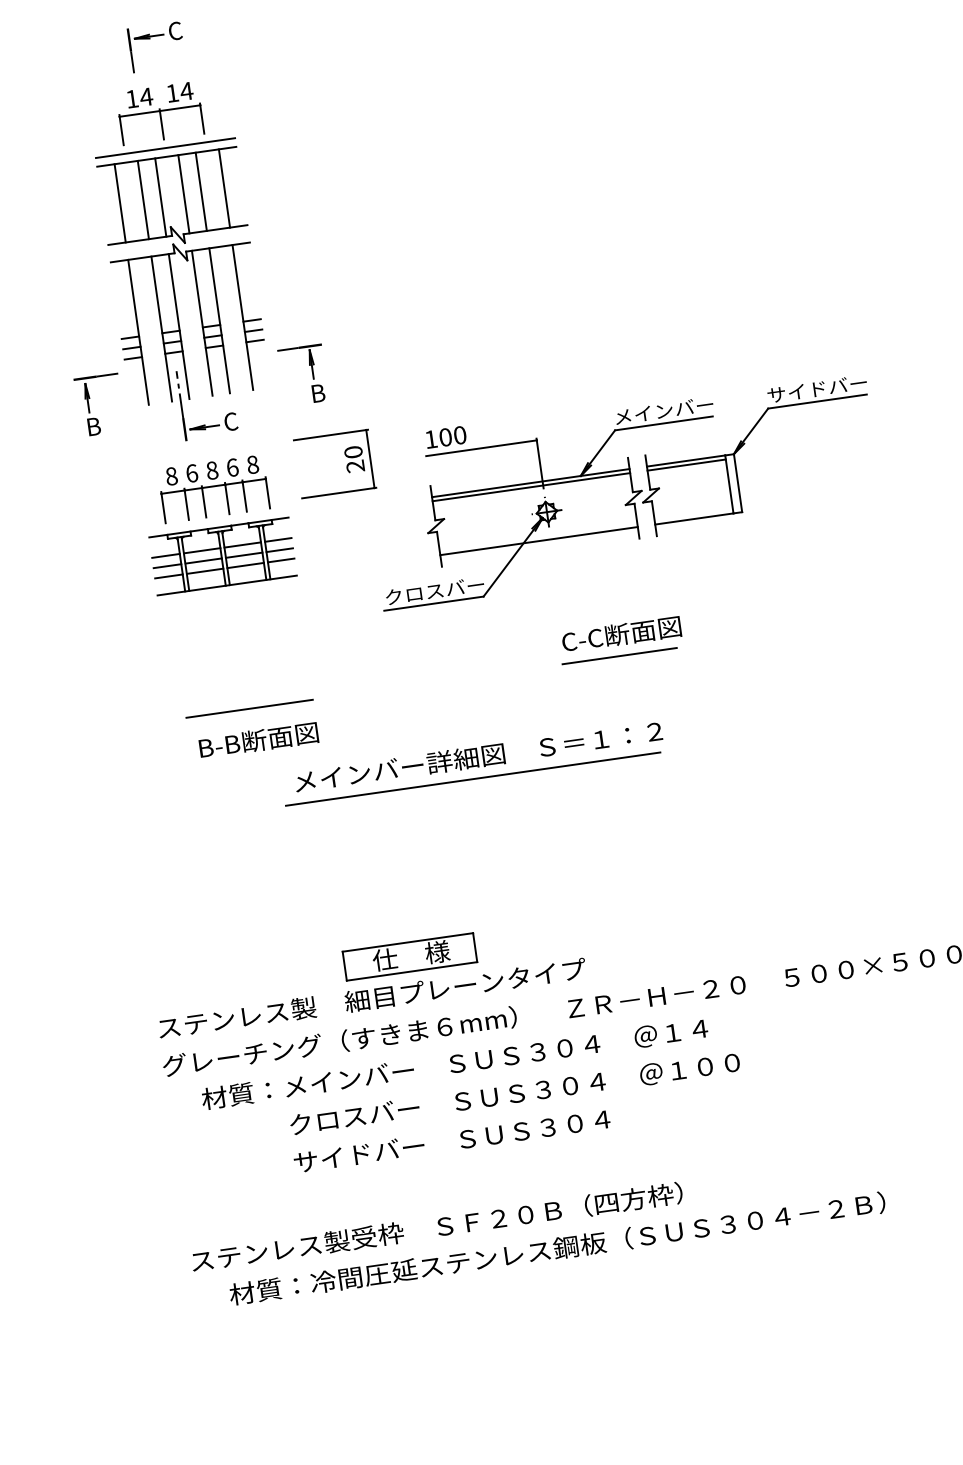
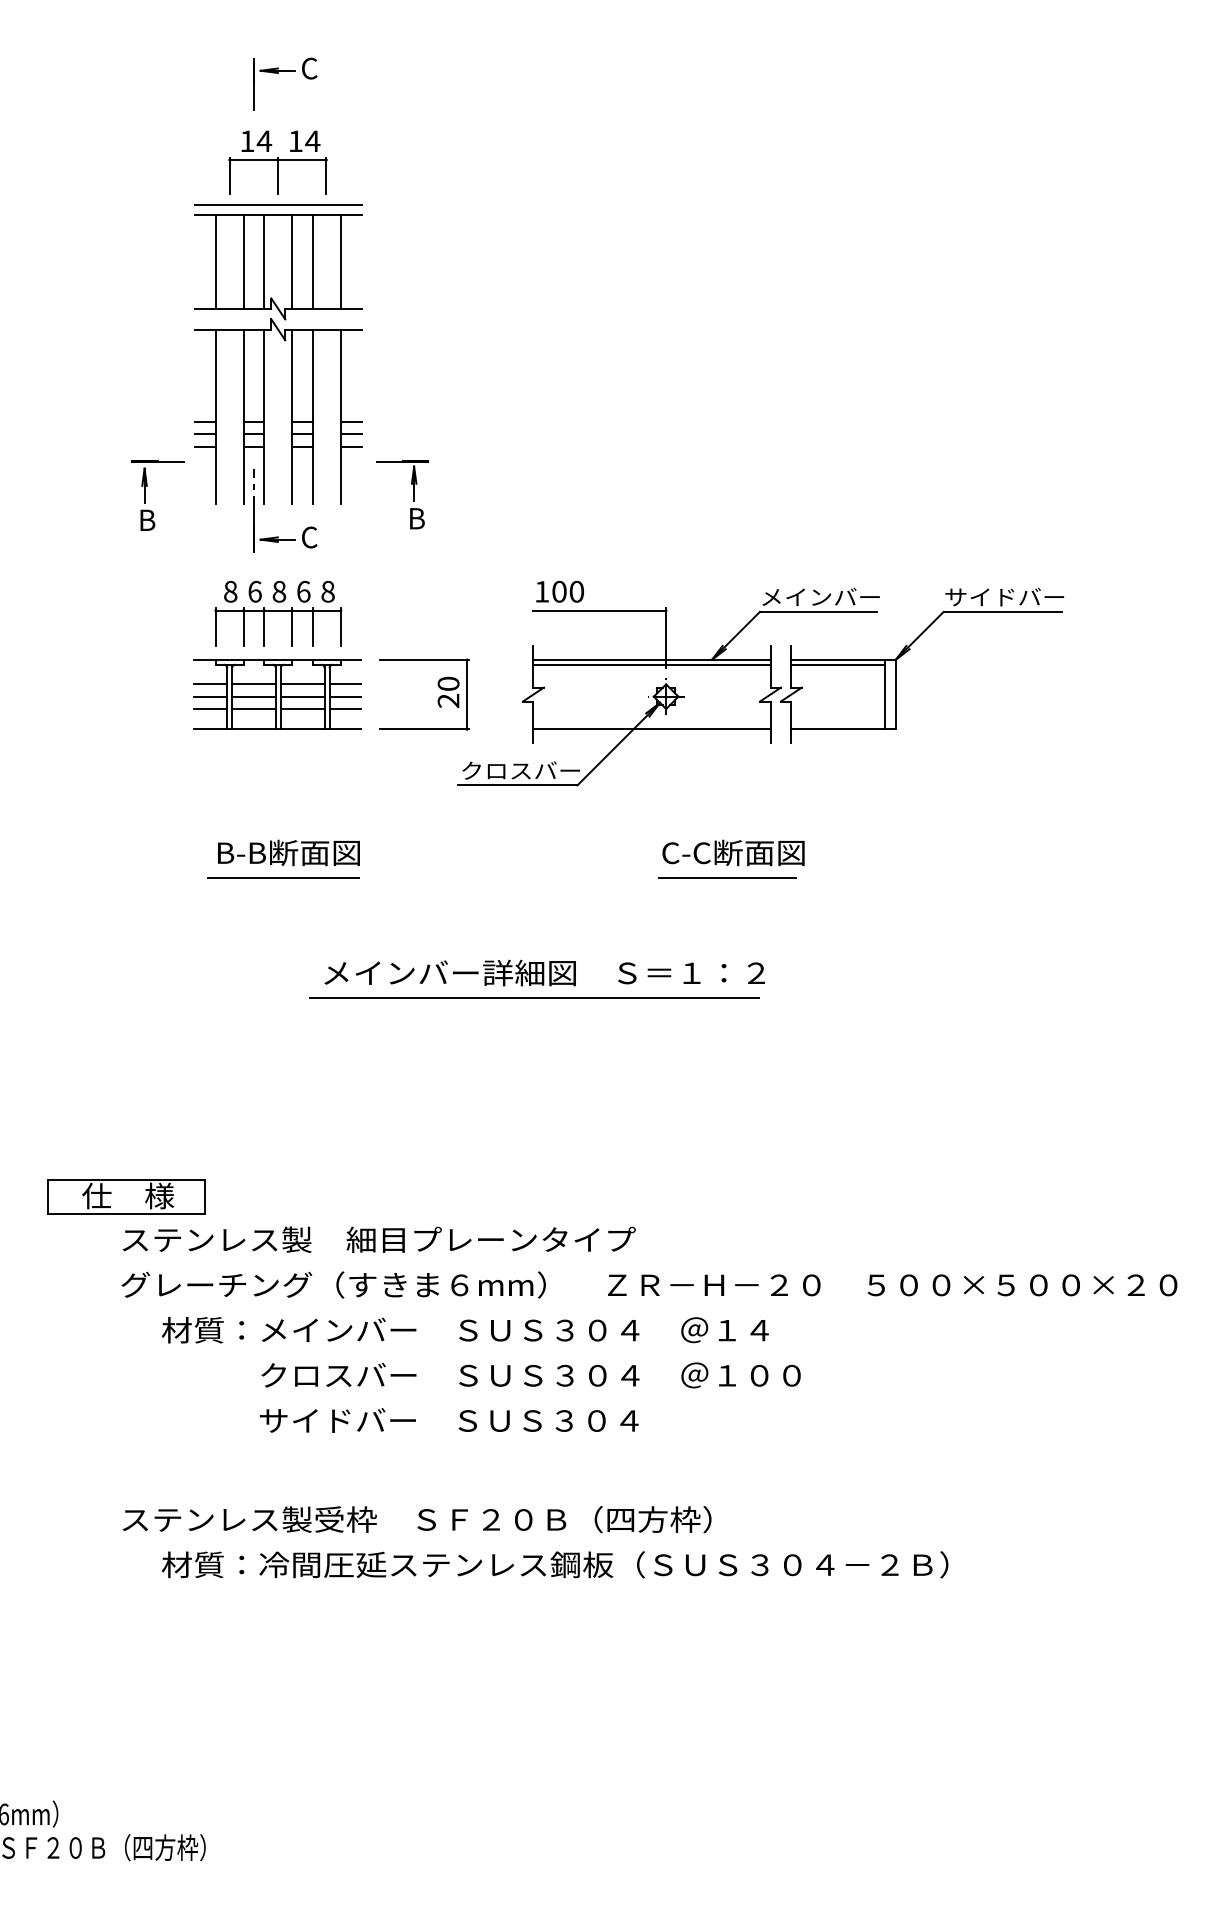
part: (346, 464) -> (438, 697), moved
text: (258, 740) -> (288, 852), moved
part: (409, 956) -> (126, 1196), moved

